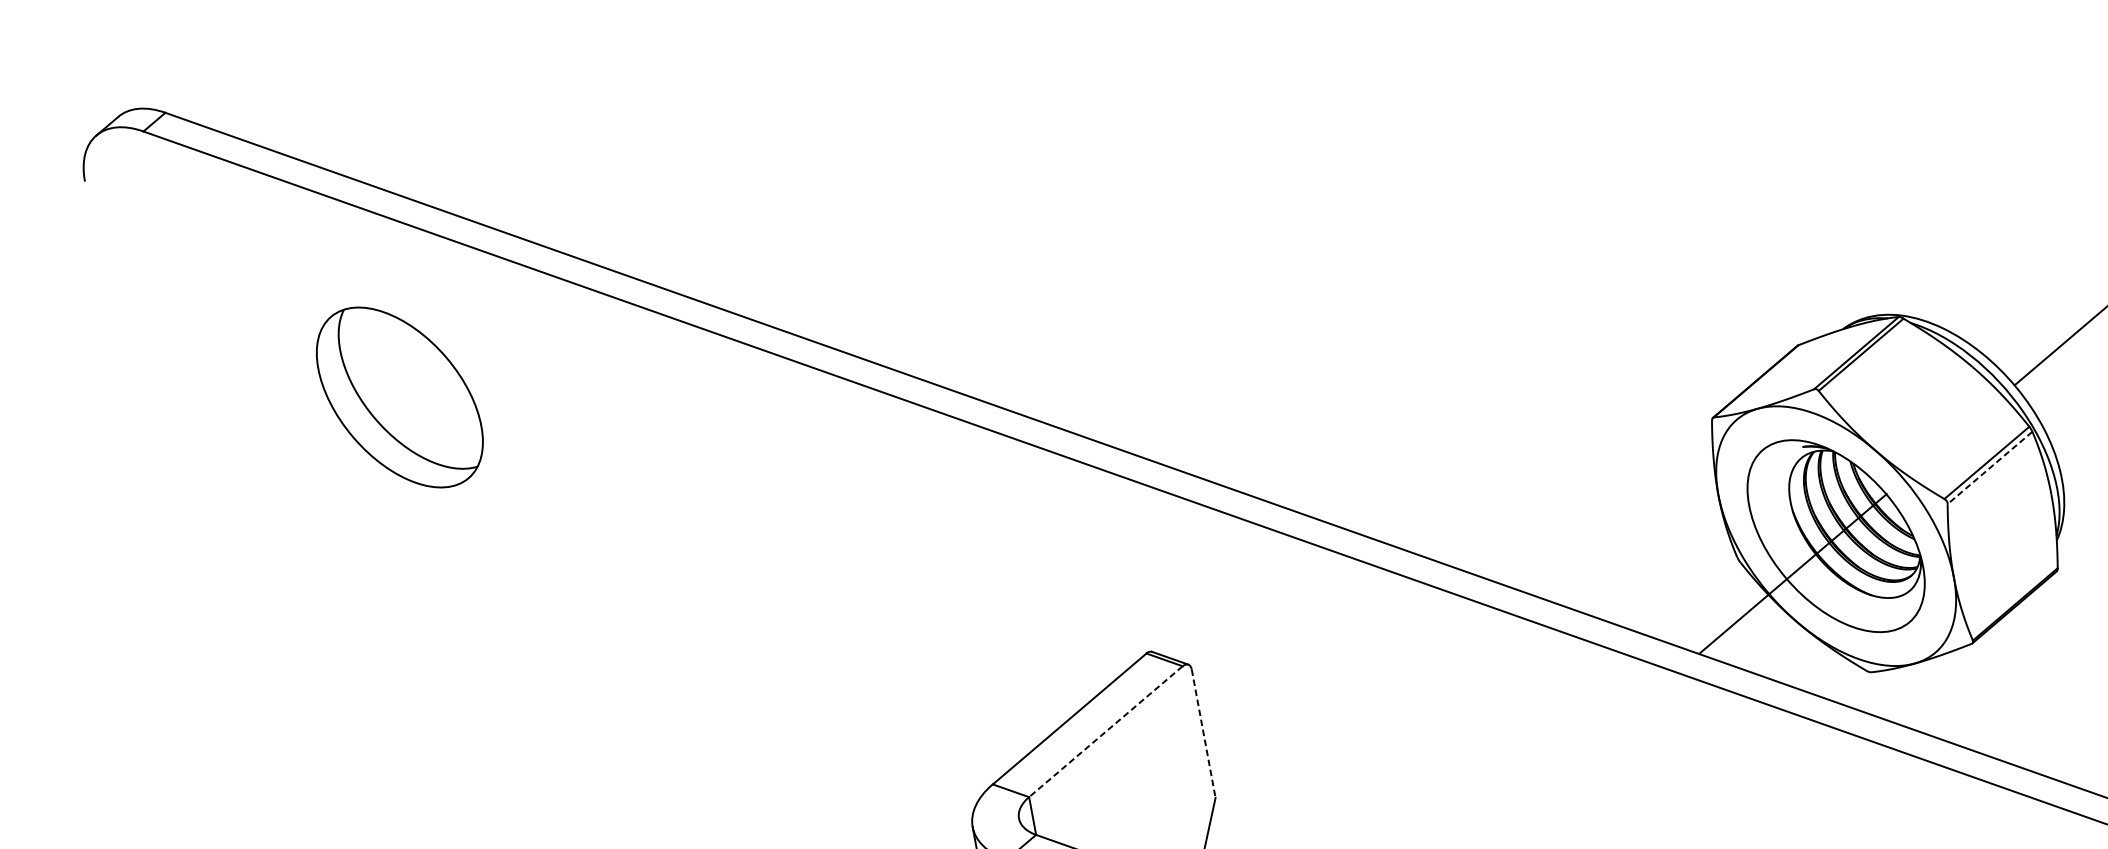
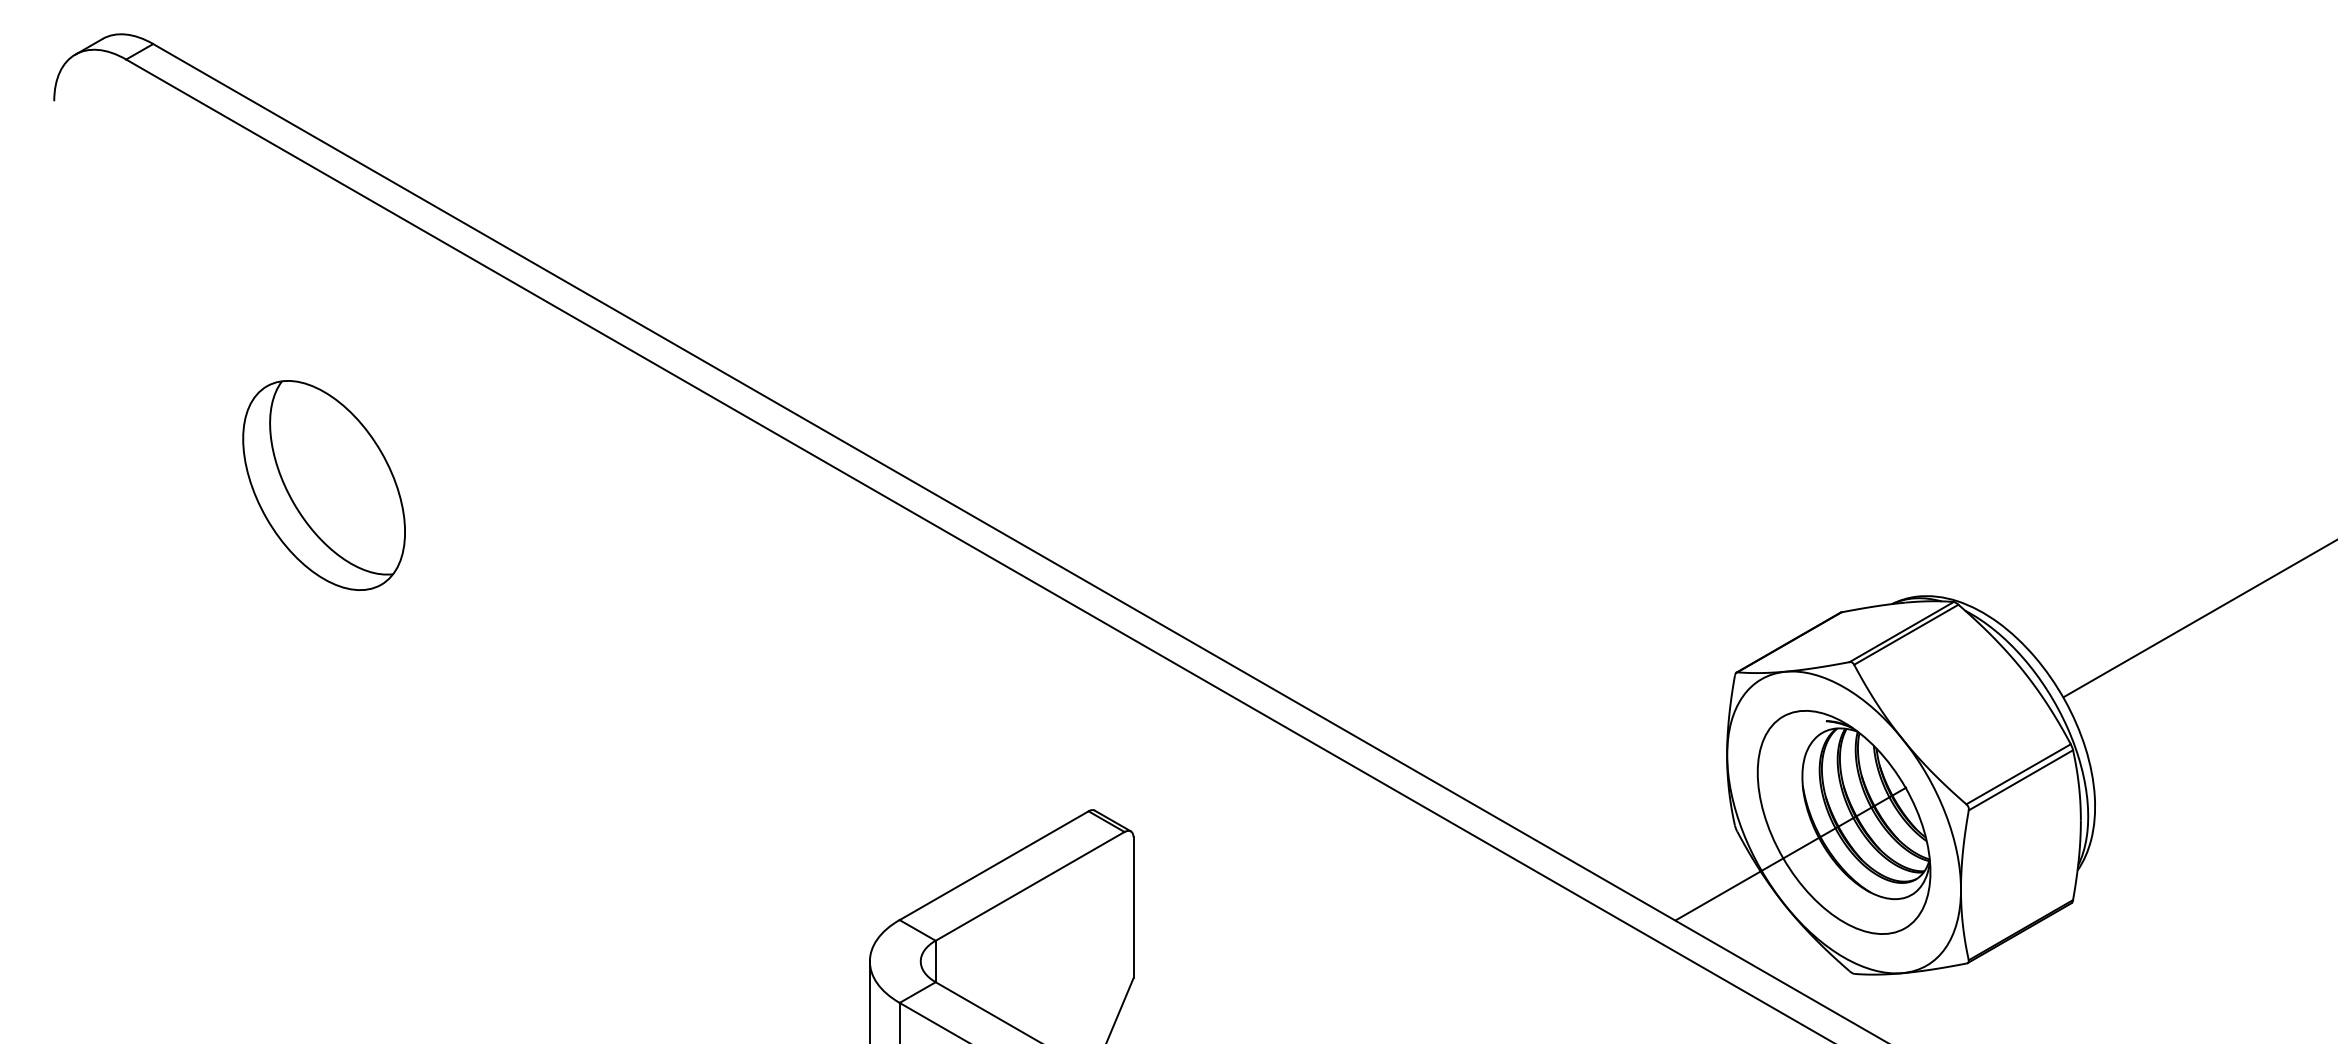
part: (399, 397) -> (323, 485), moved
line: (1989, 468) -> (2020, 780), dashed -> solid
line: (1106, 731) -> (1030, 886), dashed -> solid
line: (1203, 734) -> (1133, 908), dashed -> solid

